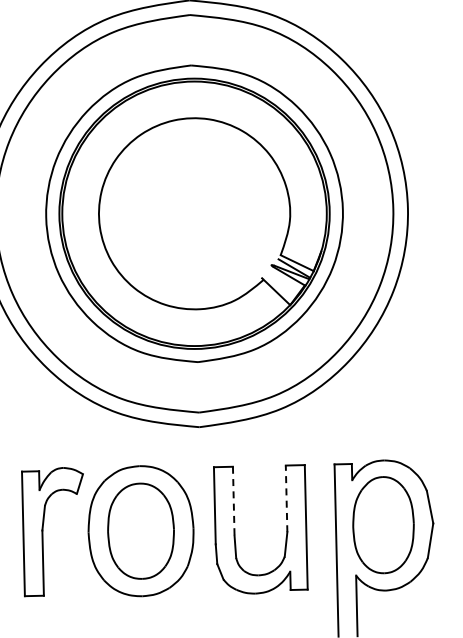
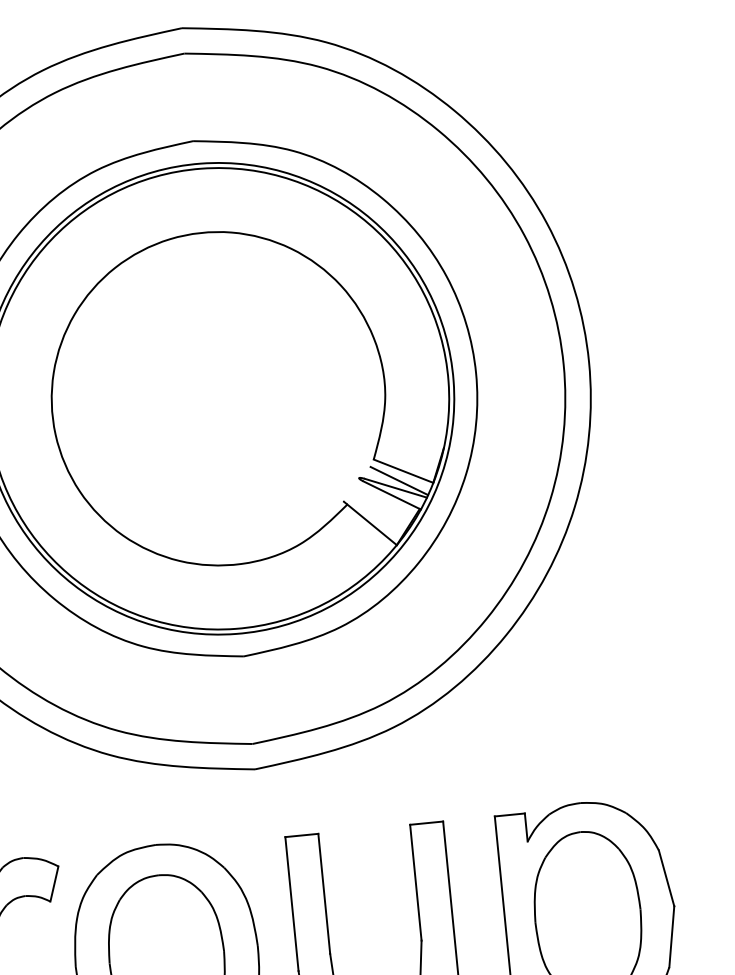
line: (286, 498) -> (415, 882), dashed -> solid
line: (233, 501) -> (323, 894), dashed -> solid

